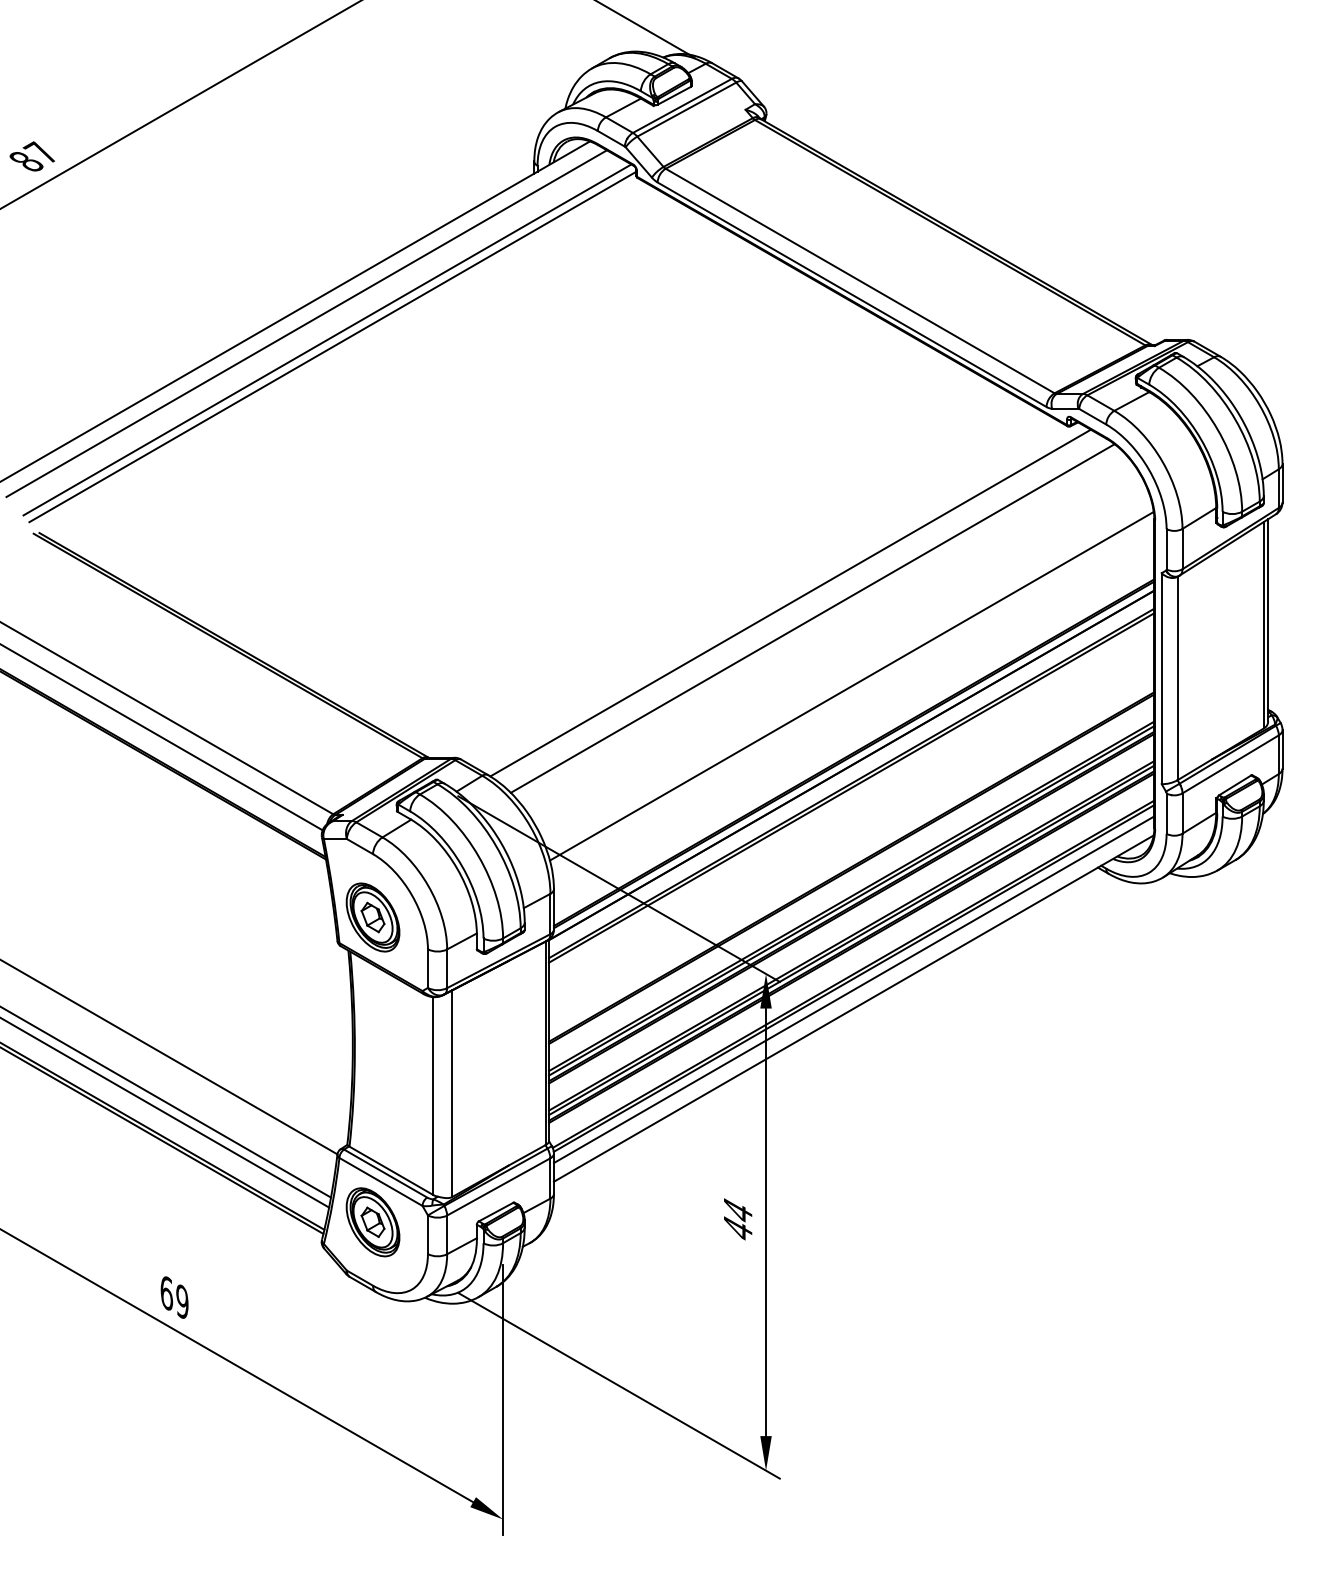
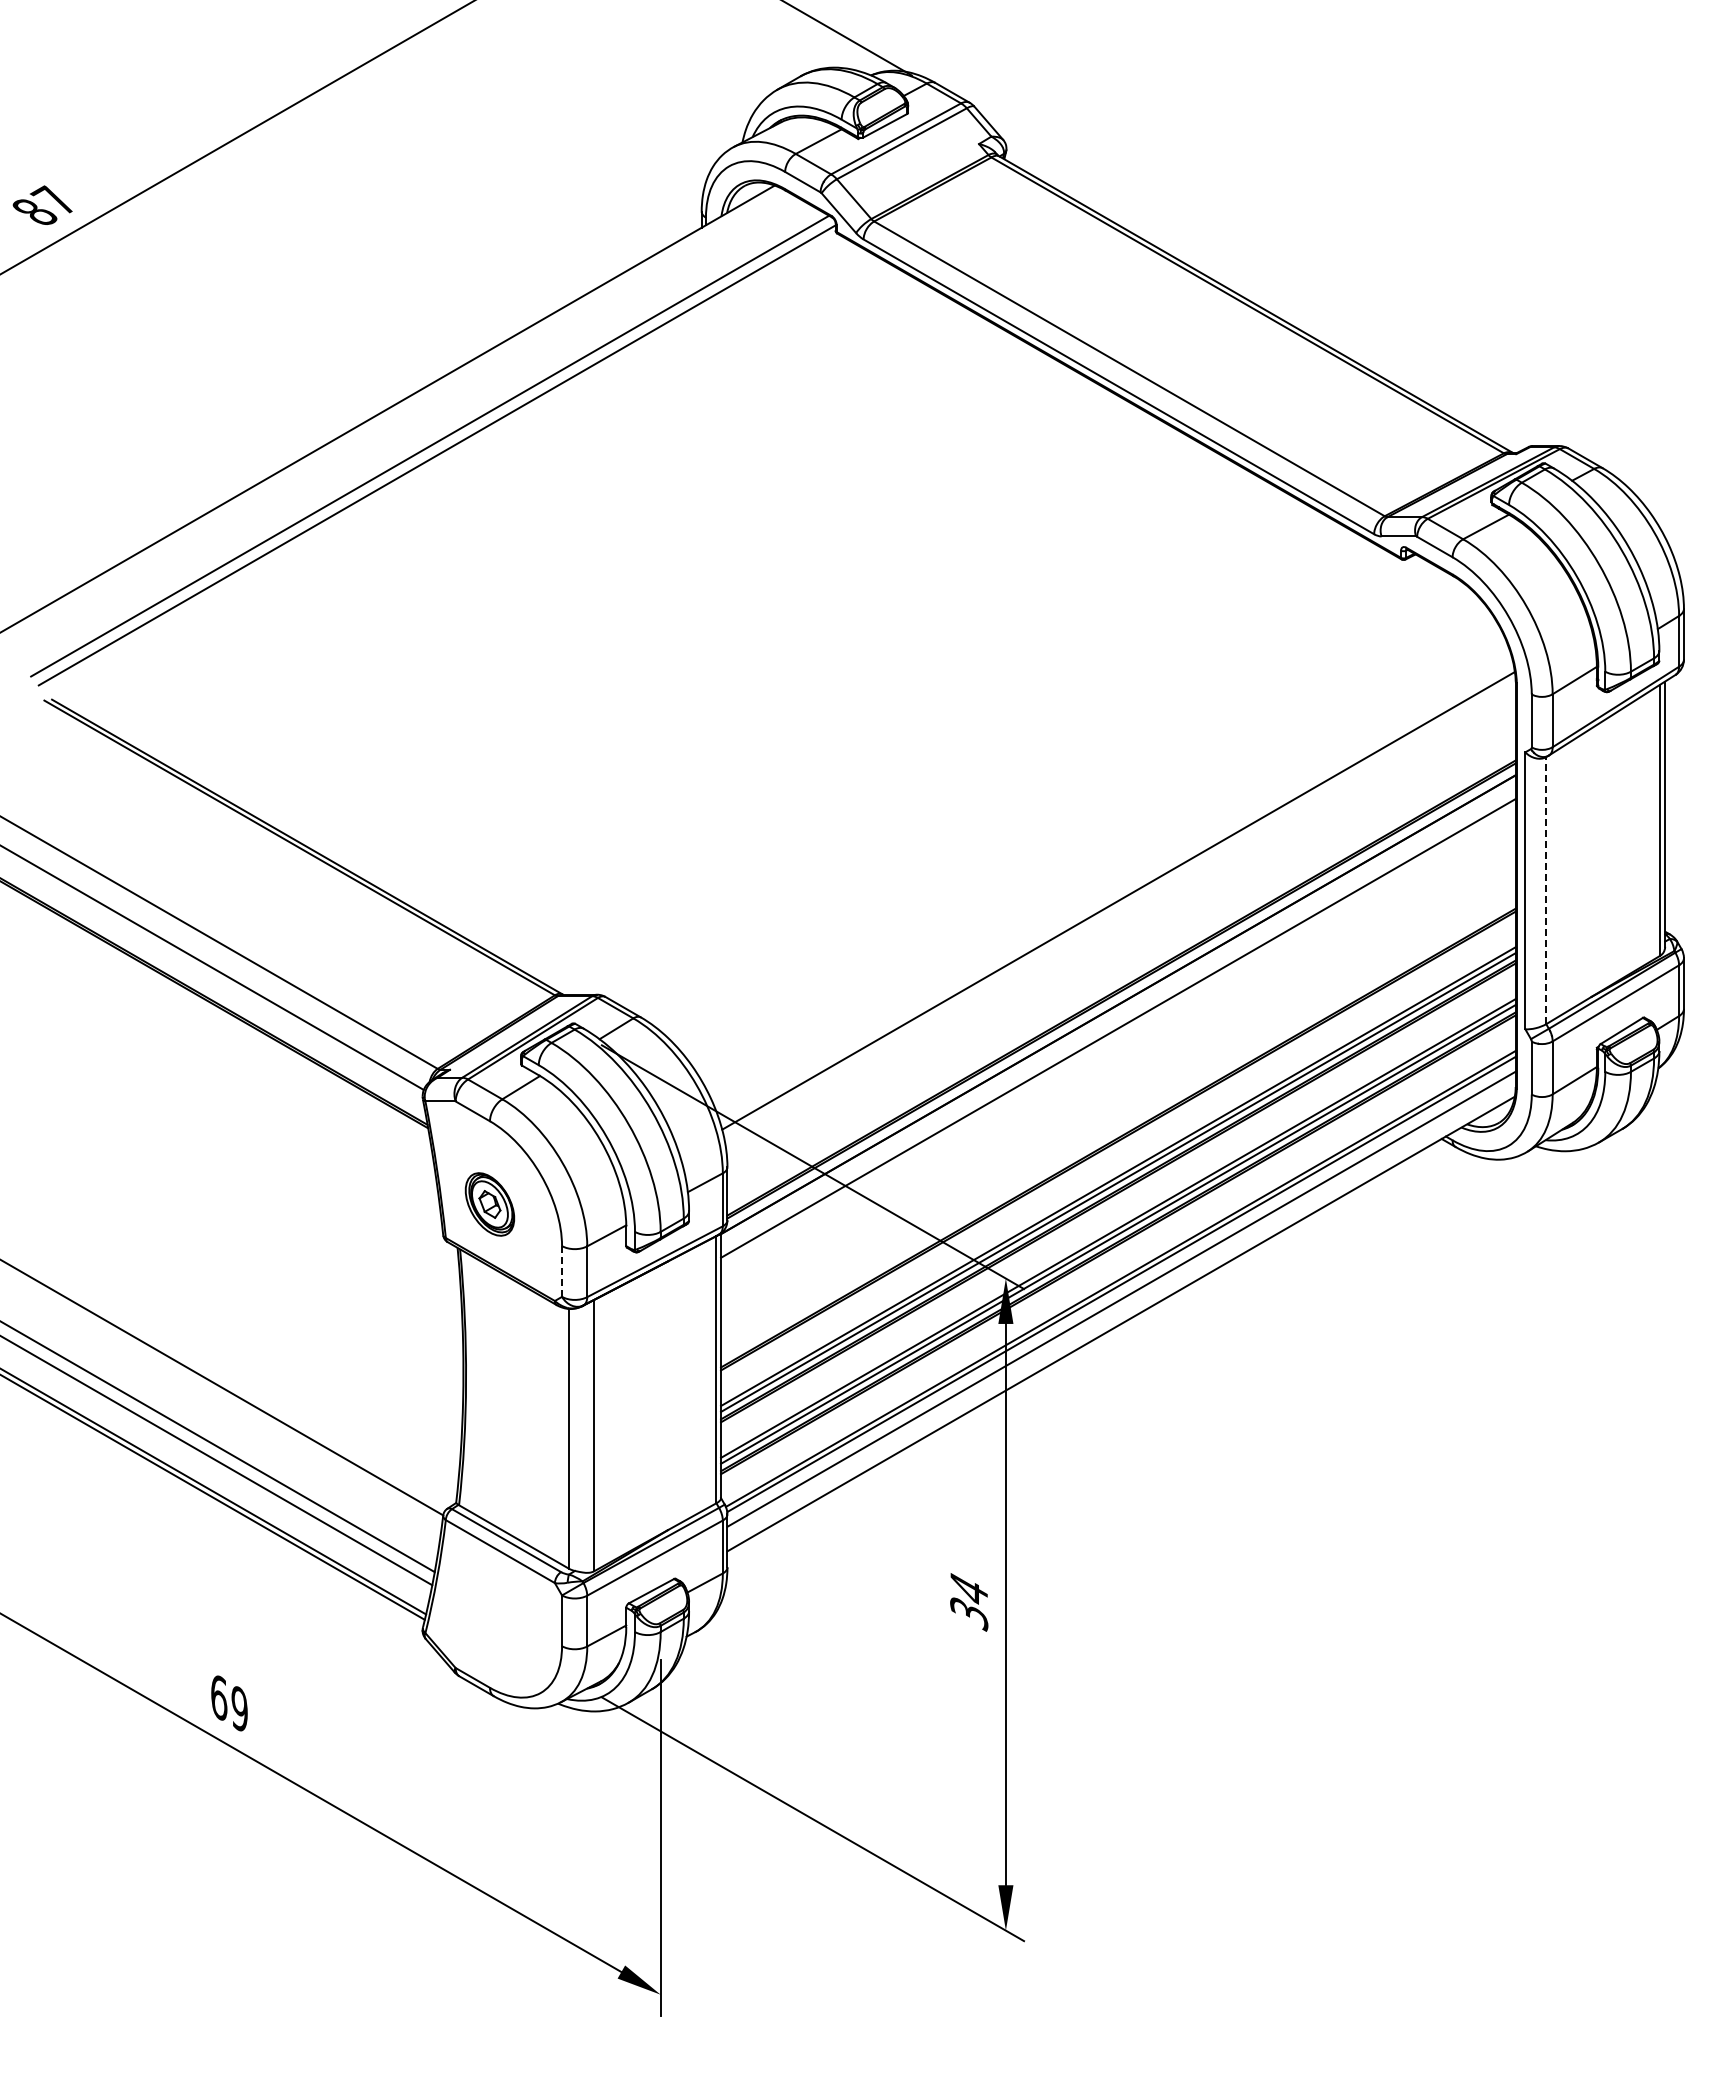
line: (306, 323) -> (402, 424), removed
line: (790, 602) -> (1037, 791), removed
line: (812, 618) -> (1066, 811), removed
line: (1177, 678) -> (1546, 890), solid -> dashed
line: (851, 787) -> (1118, 1033), removed
part: (372, 917) -> (489, 1204), size x0.7
line: (428, 968) -> (562, 1271), solid -> dashed
part: (372, 1222) -> (489, 1604), removed
text: (738, 1229) -> (969, 1613), 44 -> 34

